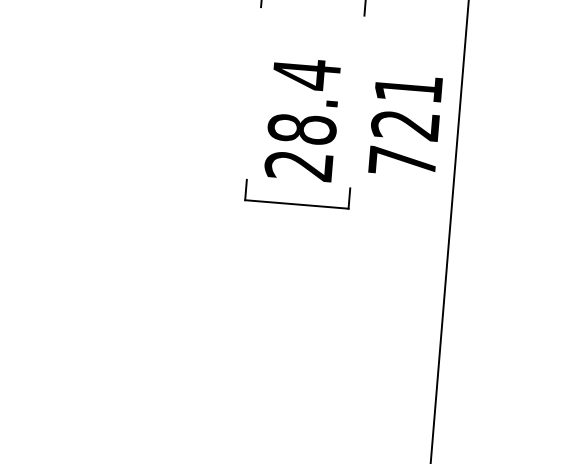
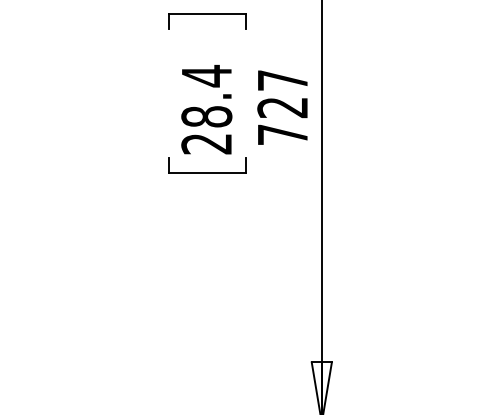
text: (408, 88) -> (282, 80), 721 -> 727

